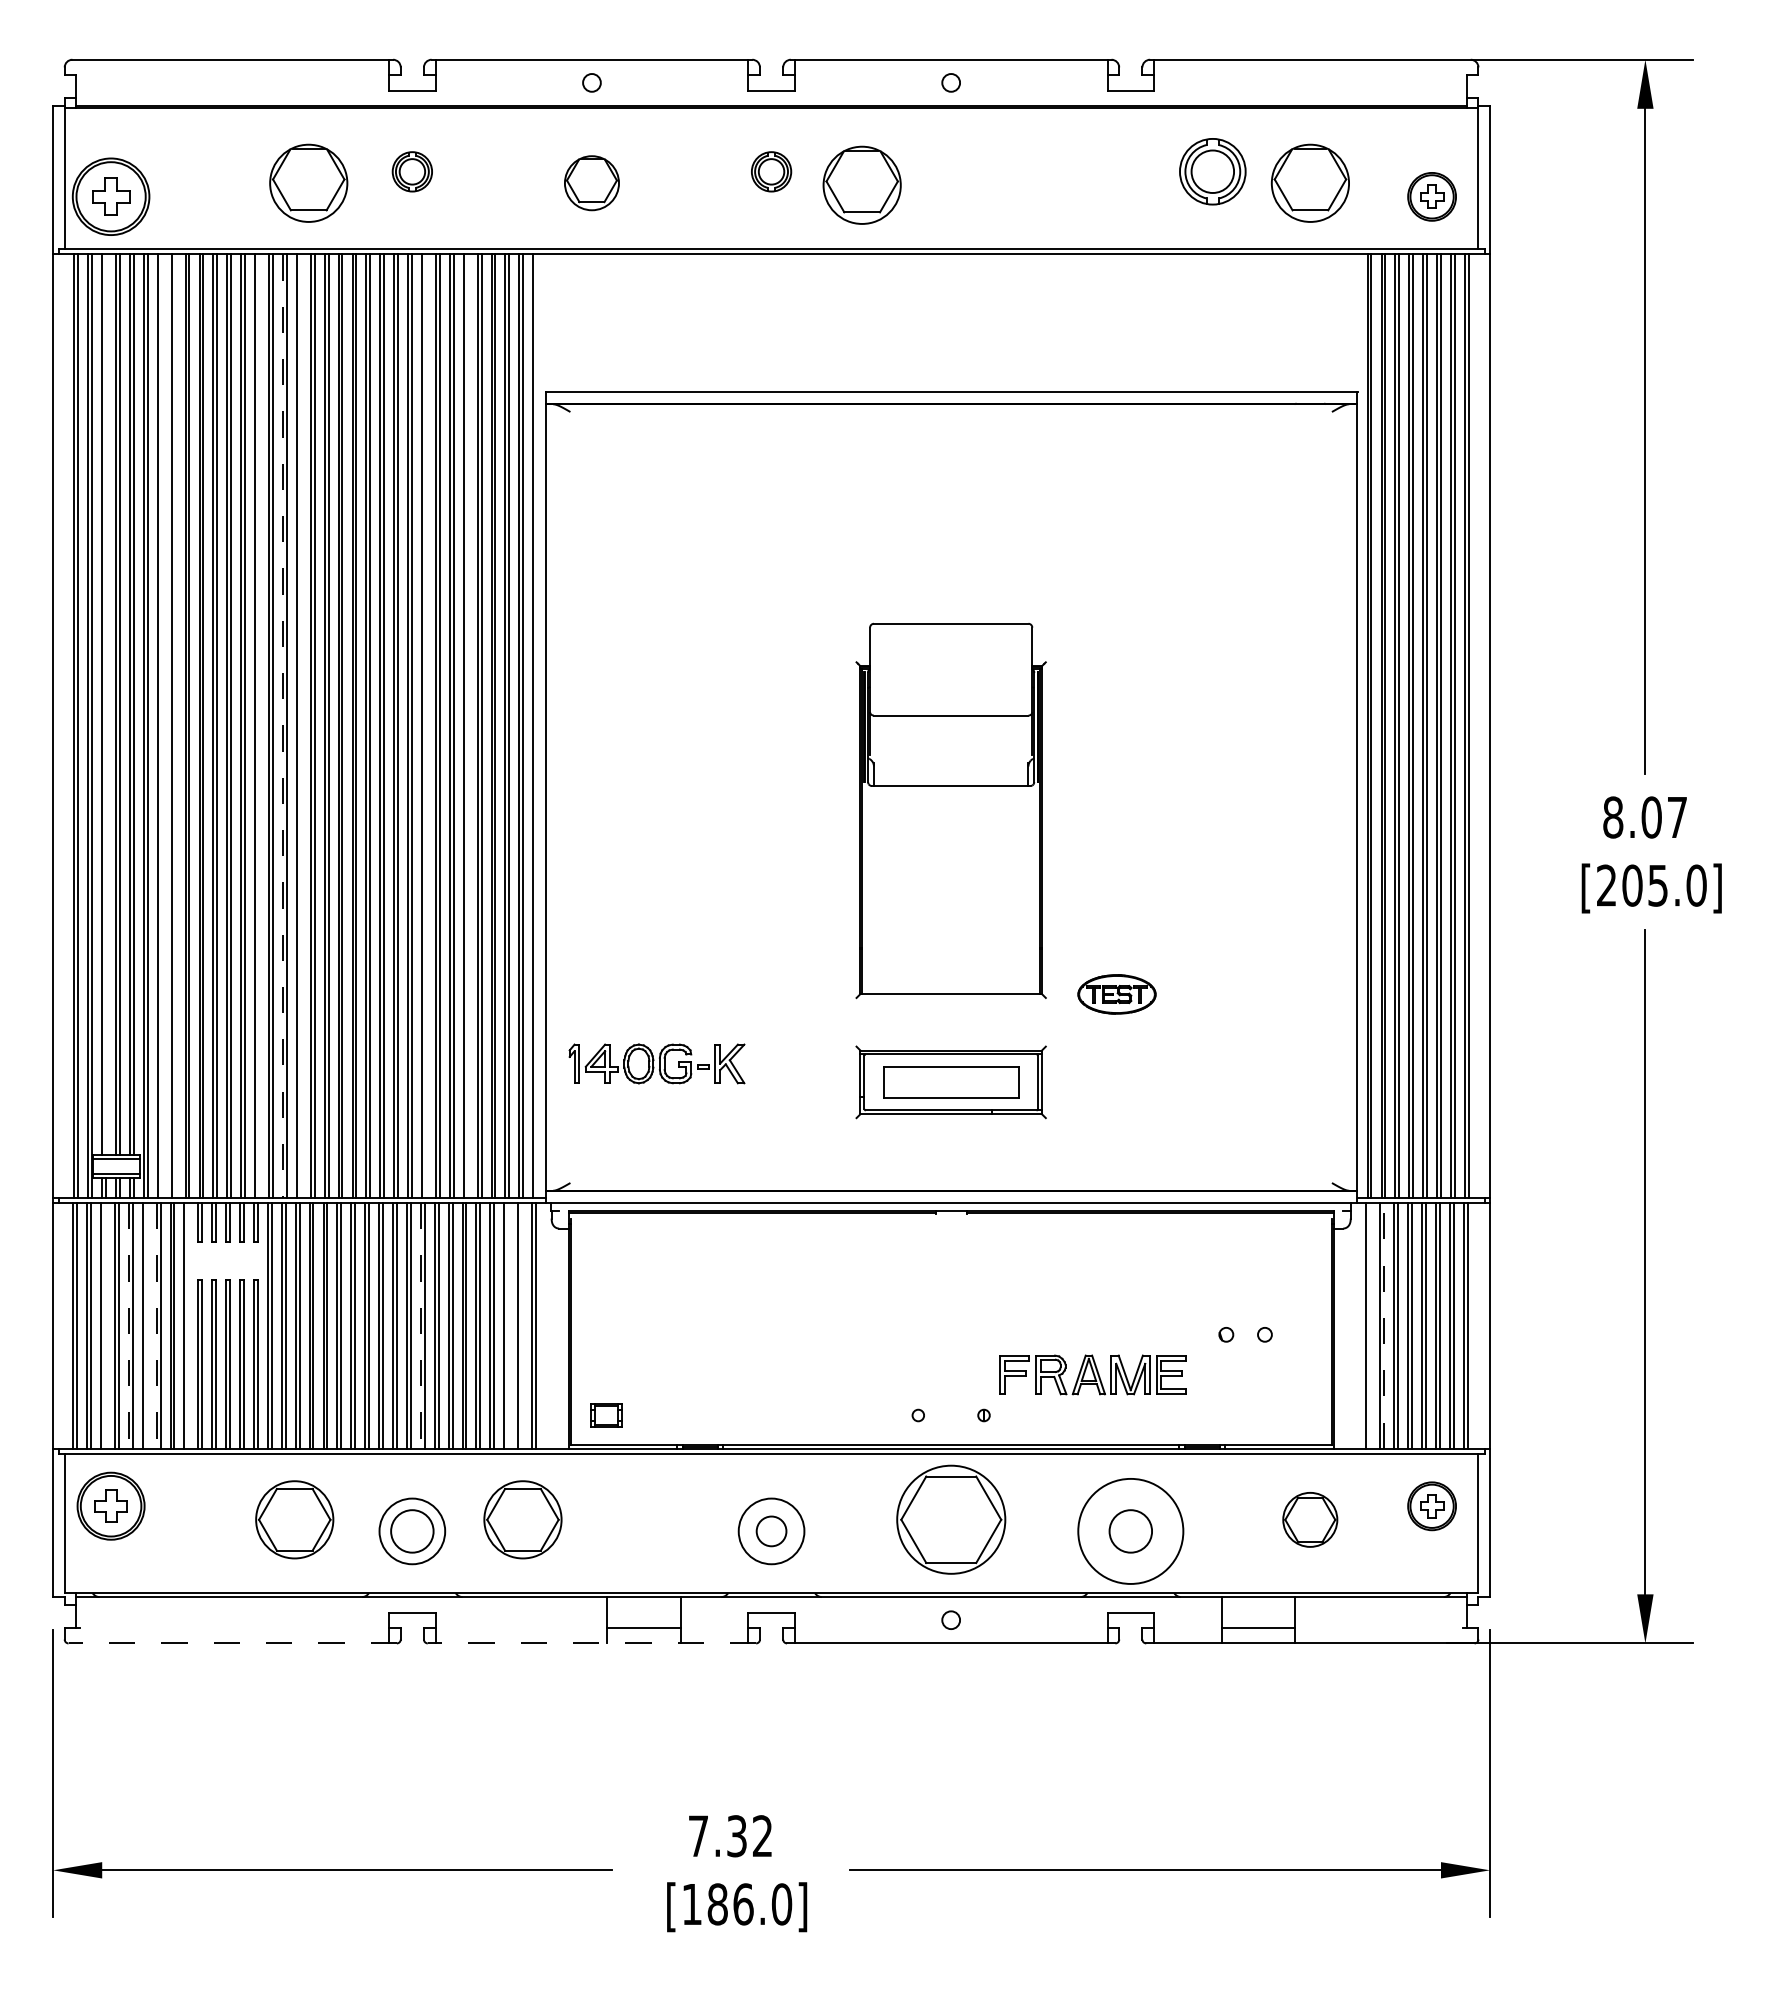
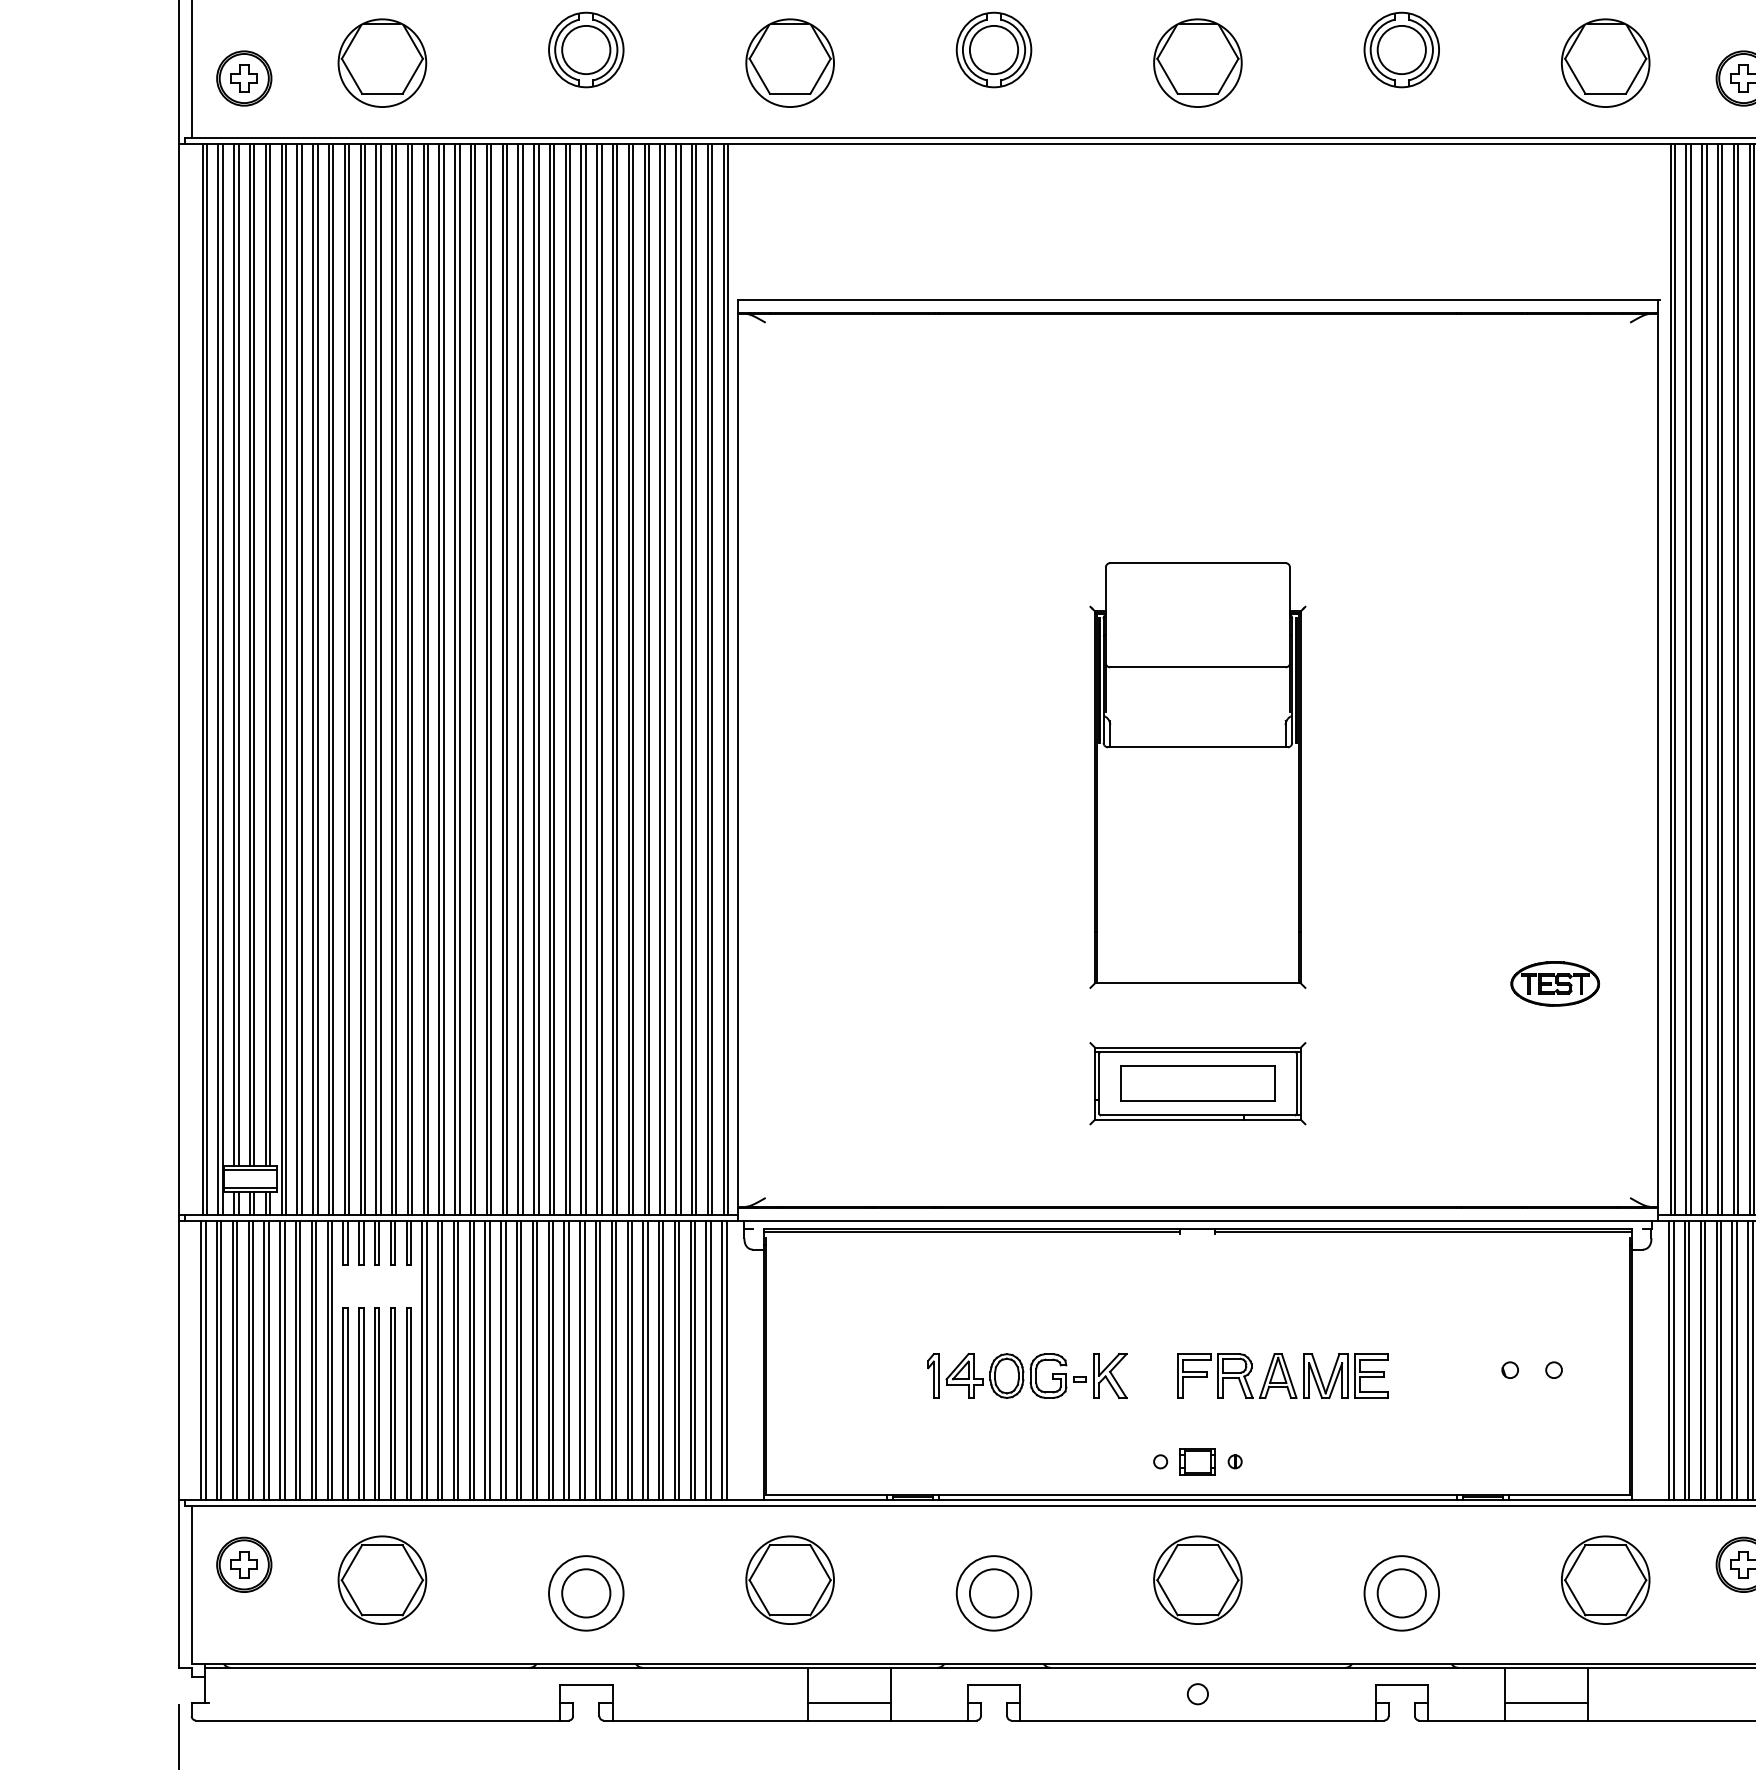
part: (412, 171) -> (586, 49), size x1.67
part: (771, 171) -> (993, 49), size x1.67
part: (1212, 171) -> (1401, 49), moved
part: (308, 182) -> (382, 62), moved
part: (591, 182) -> (789, 62), size x1.43
part: (861, 184) -> (1197, 62), moved
part: (110, 196) -> (243, 78), size x0.62
line: (106, 704) -> (239, 654), added
line: (161, 725) -> (301, 678), added
line: (175, 725) -> (317, 678), added
line: (259, 725) -> (412, 678), added
line: (300, 725) -> (459, 678), added
line: (425, 725) -> (601, 678), added
line: (467, 725) -> (648, 678), added
line: (537, 725) -> (728, 678), added
line: (282, 726) -> (438, 679), dashed -> solid
part: (1116, 994) -> (1554, 983), moved
part: (656, 1063) -> (1026, 1375), moved
line: (104, 1325) -> (236, 1359), added
line: (128, 1325) -> (264, 1359), dashed -> solid
line: (146, 1325) -> (284, 1359), added
line: (156, 1325) -> (295, 1359), dashed -> solid
line: (188, 1325) -> (332, 1359), added
line: (420, 1325) -> (595, 1359), dashed -> solid
line: (508, 1325) -> (695, 1359), added
line: (522, 1325) -> (711, 1359), added
line: (1370, 1325) -> (1673, 1359), added
line: (1384, 1325) -> (1689, 1359), dashed -> solid
part: (1092, 1374) -> (1282, 1375), moved
part: (606, 1415) -> (1198, 1461), moved
part: (110, 1506) -> (243, 1565), size x0.71
part: (294, 1519) -> (382, 1579), moved
part: (522, 1519) -> (789, 1579), moved
part: (950, 1519) -> (1197, 1579), size x0.71
part: (1309, 1519) -> (1604, 1579), size x1.43
circle: (771, 1531) -> (993, 1593), size x1.43
circle: (1130, 1531) -> (1401, 1593), size x0.62
line: (232, 1643) -> (382, 1720), dashed -> solid
line: (591, 1643) -> (789, 1720), dashed -> solid

